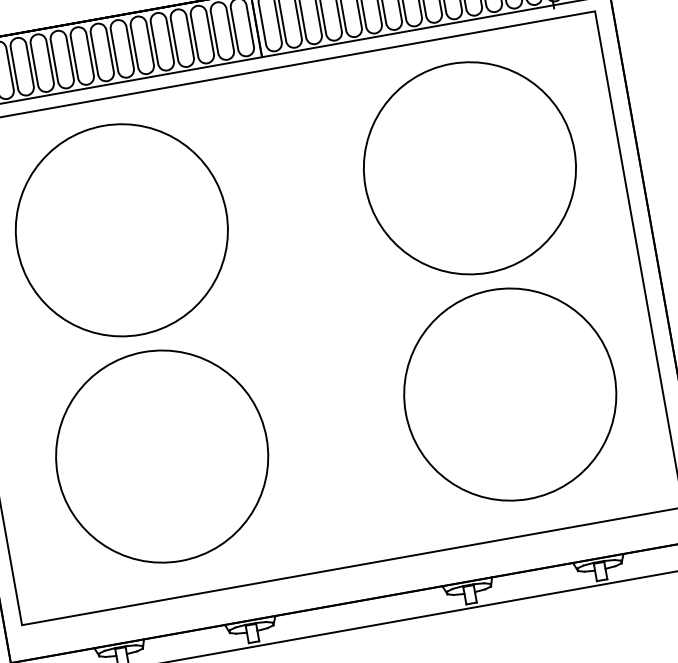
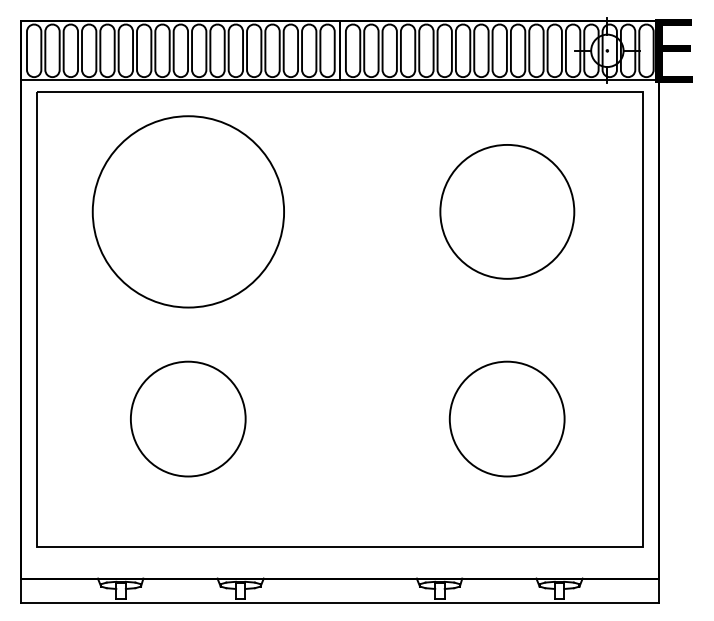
circle: (470, 167) -> (507, 211), size x0.7
circle: (509, 394) -> (506, 418), size x0.6
circle: (161, 456) -> (187, 418), size x0.6

